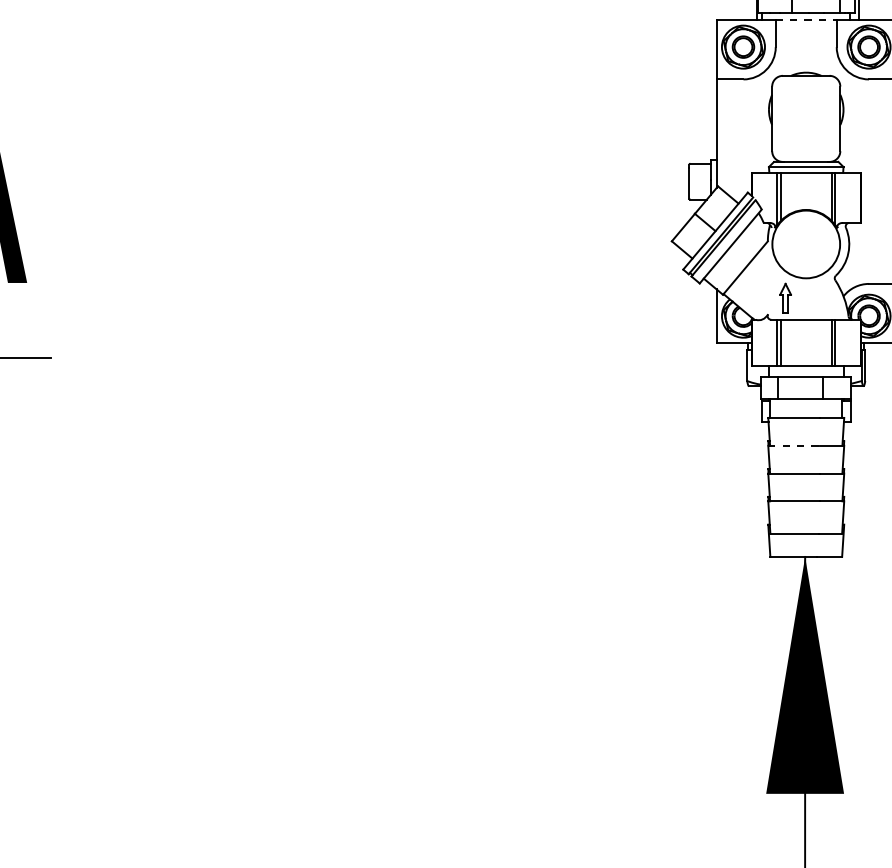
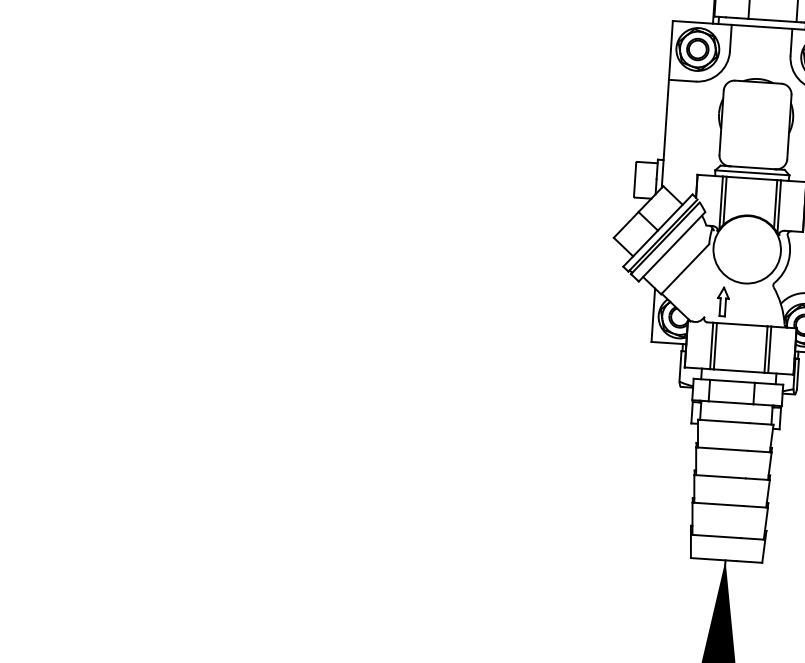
line: (806, 20) -> (762, 27), dashed -> solid
line: (794, 445) -> (722, 448), dashed -> solid

